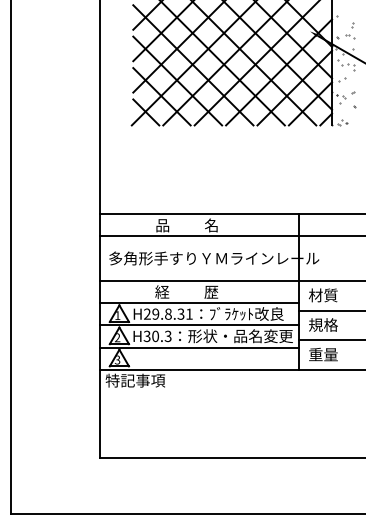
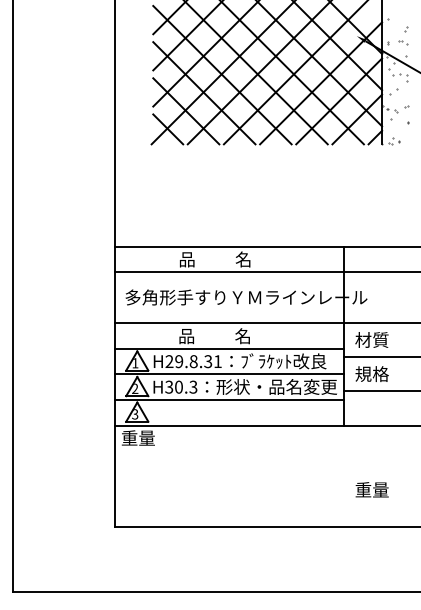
text: (186, 291) -> (214, 335), 経          歴 -> 品          名
text: (323, 354) -> (372, 489), moved
text: (135, 380) -> (155, 437), 特記事項 -> 重量

